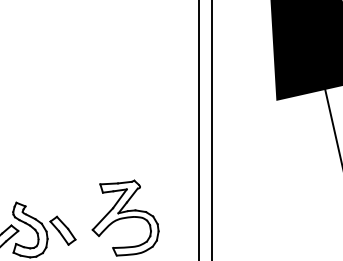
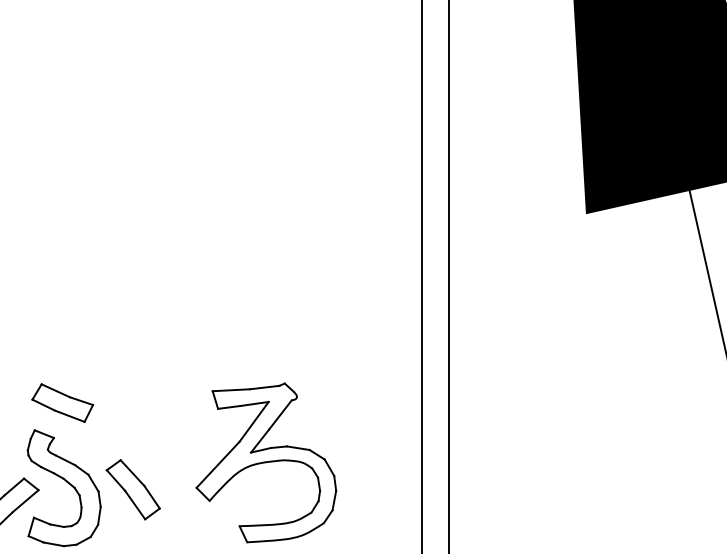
part: (29, 189) -> (62, 402), added

